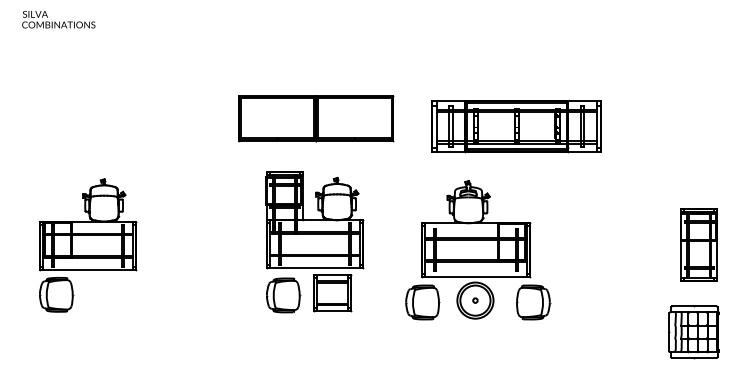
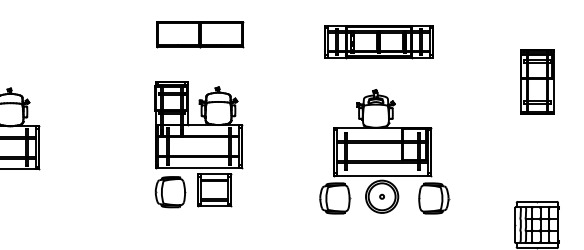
part: (316, 118) -> (200, 34), size x0.62
part: (516, 127) -> (378, 42), size x0.71
part: (698, 244) -> (536, 81), moved
part: (478, 250) -> (384, 152), moved

